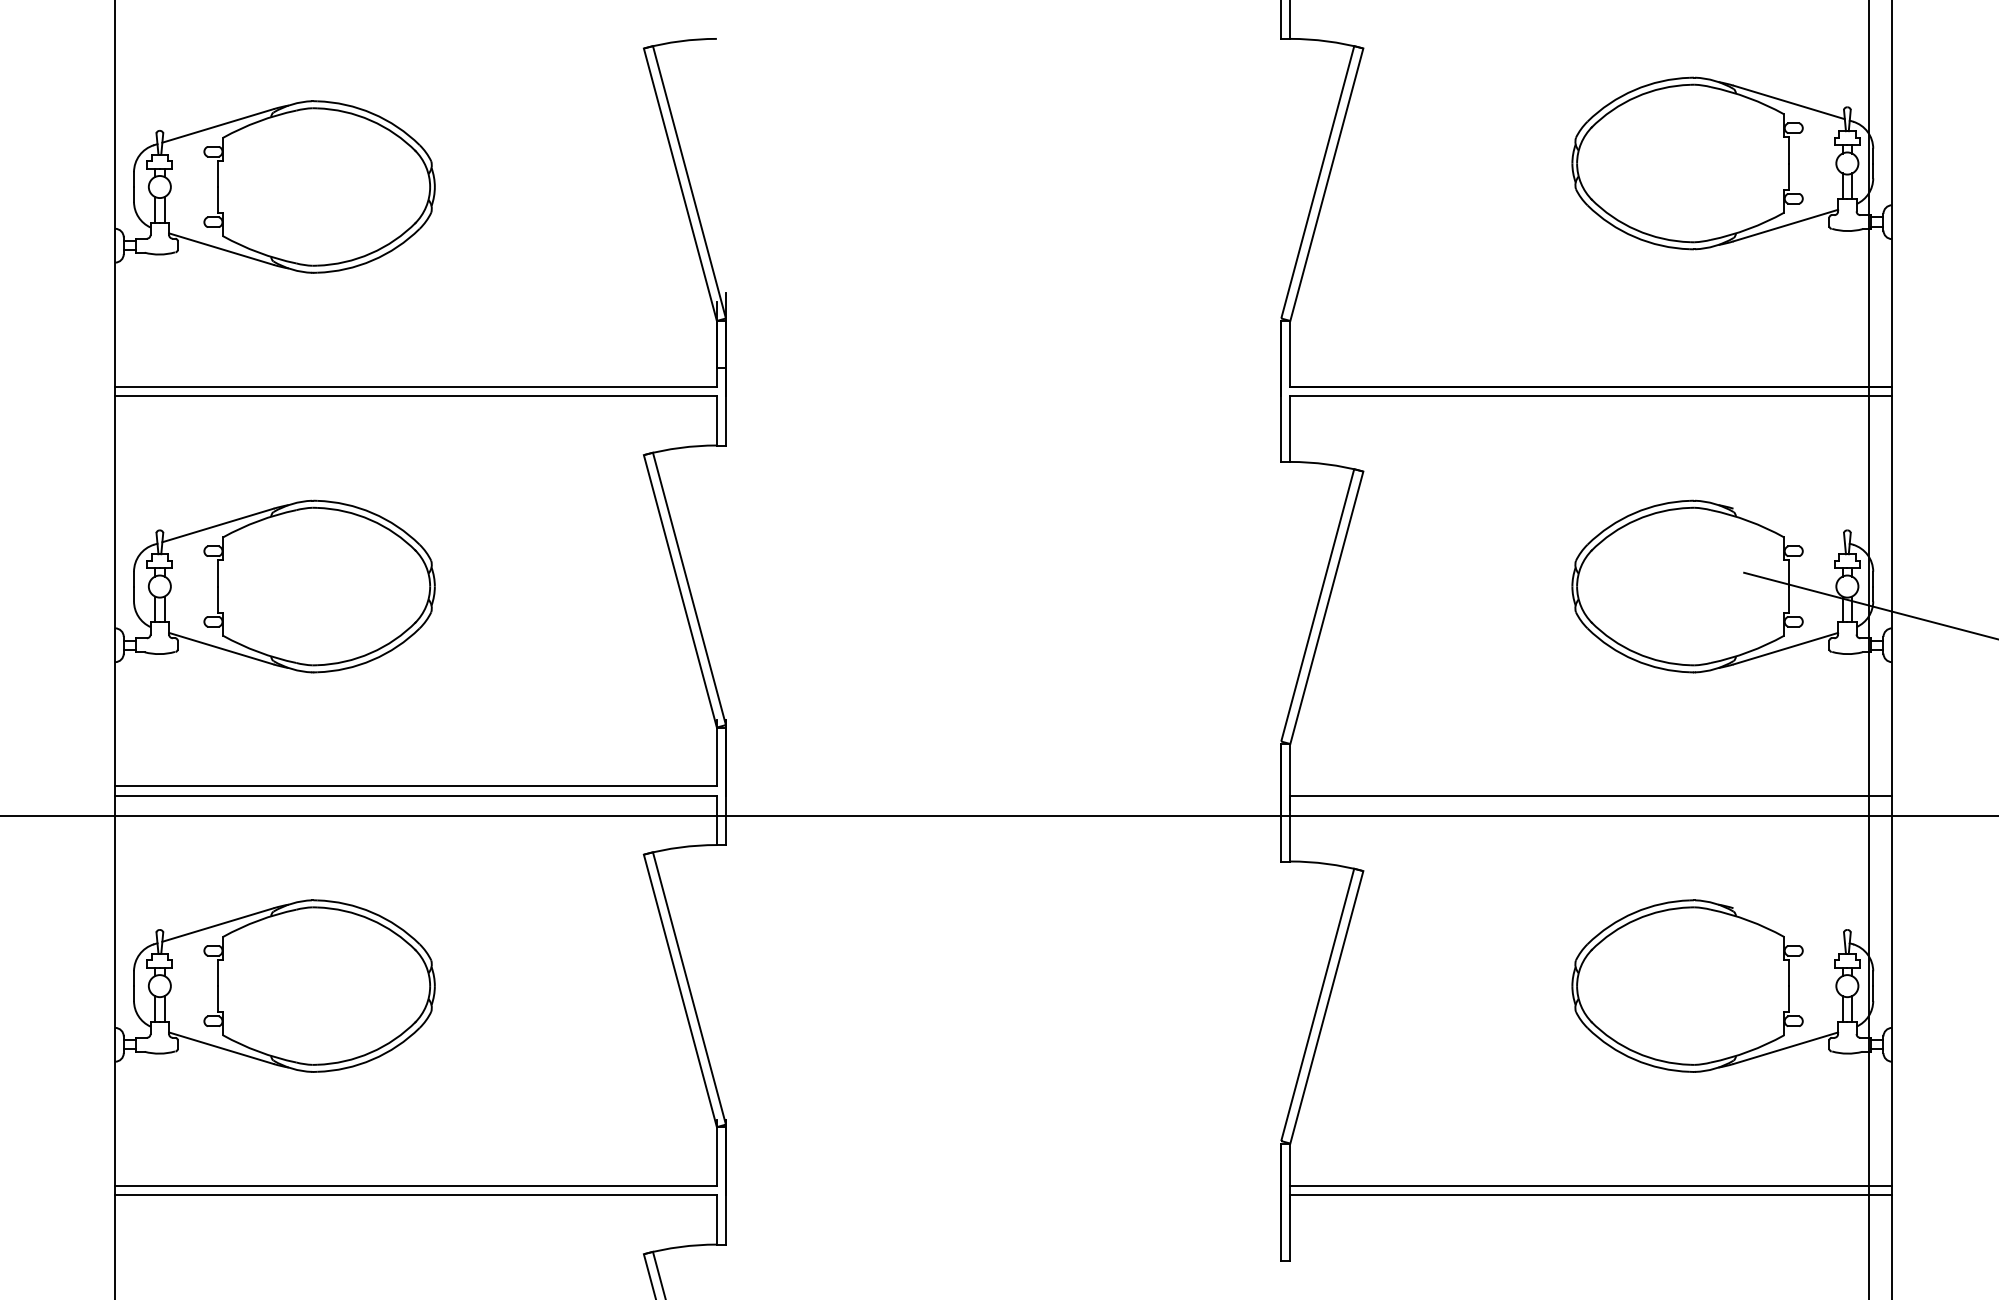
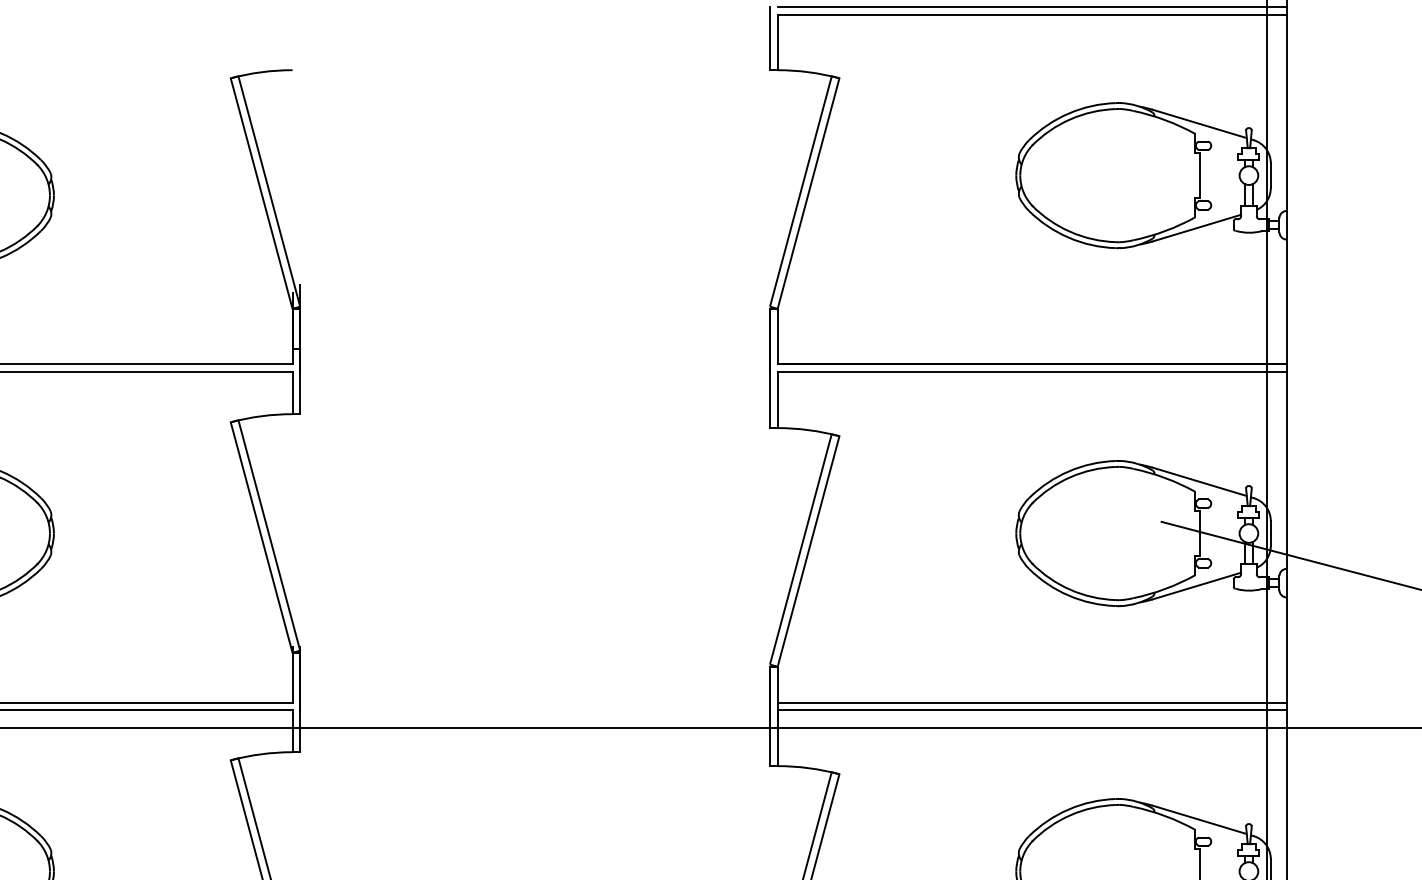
line: (1788, 525) -> (1199, 481), added
line: (1591, 786) -> (1032, 702), added
line: (1788, 924) -> (1199, 819), added

